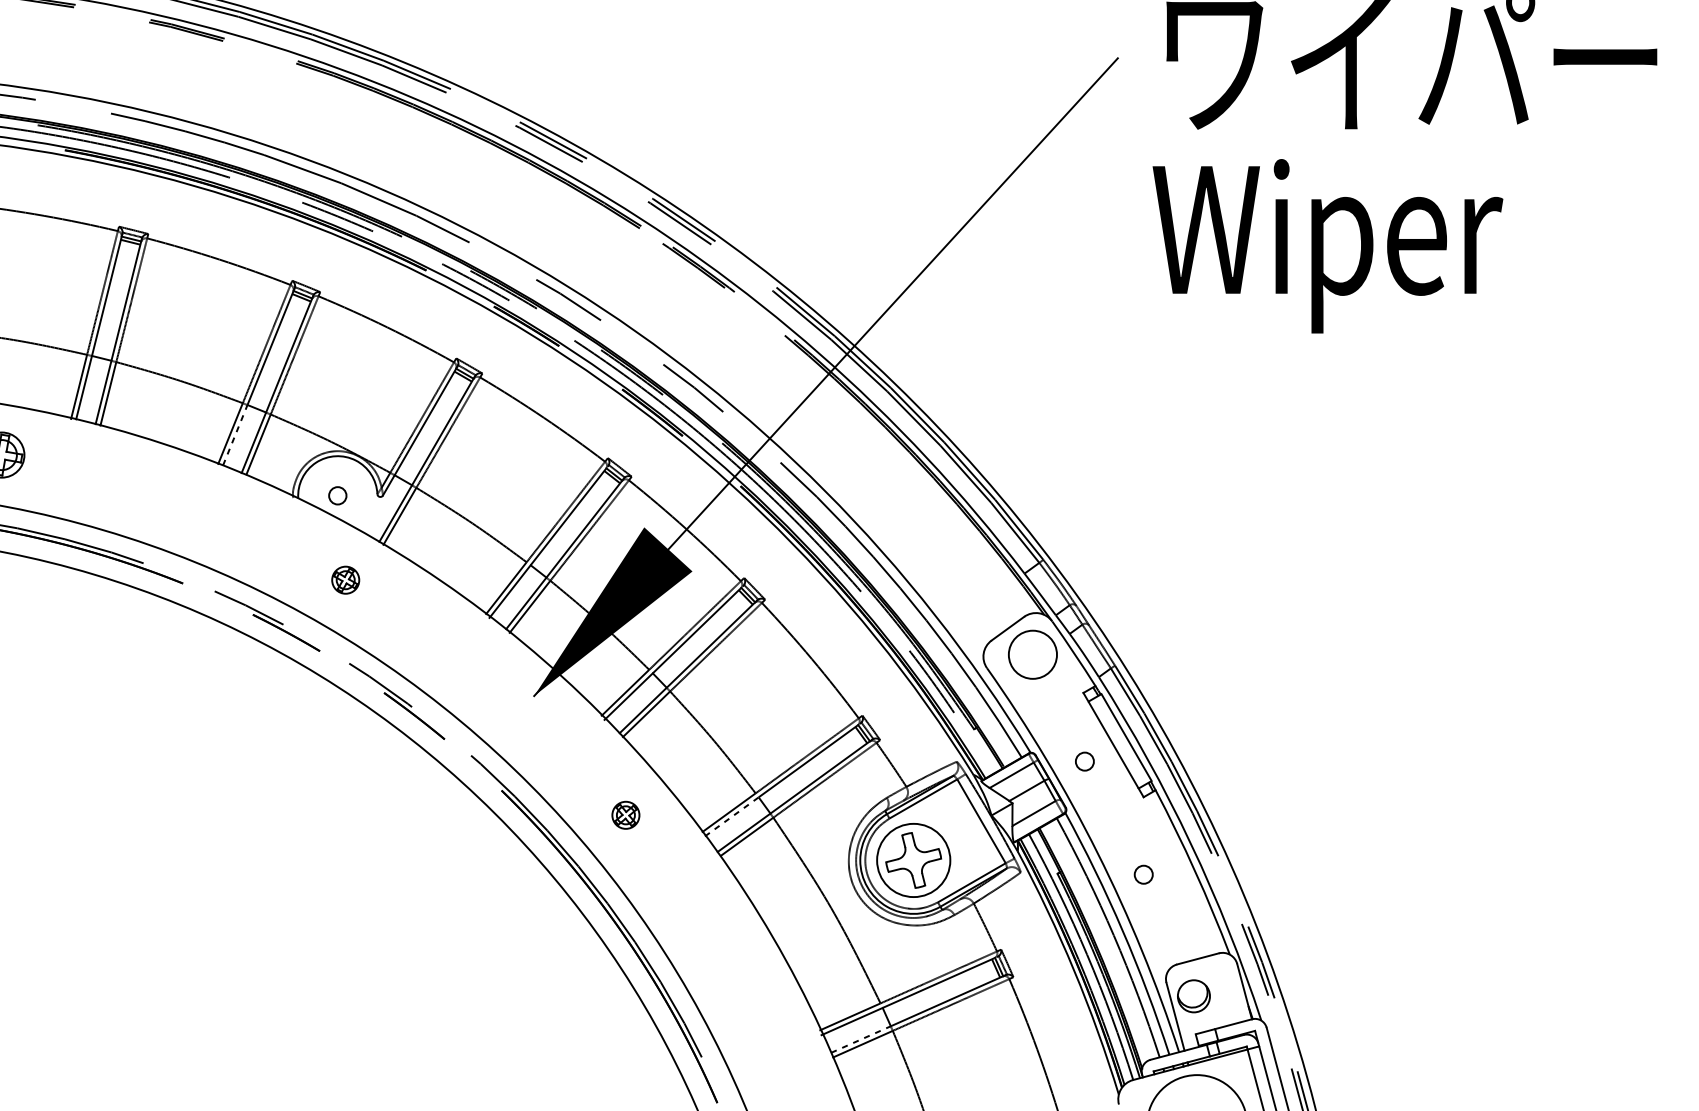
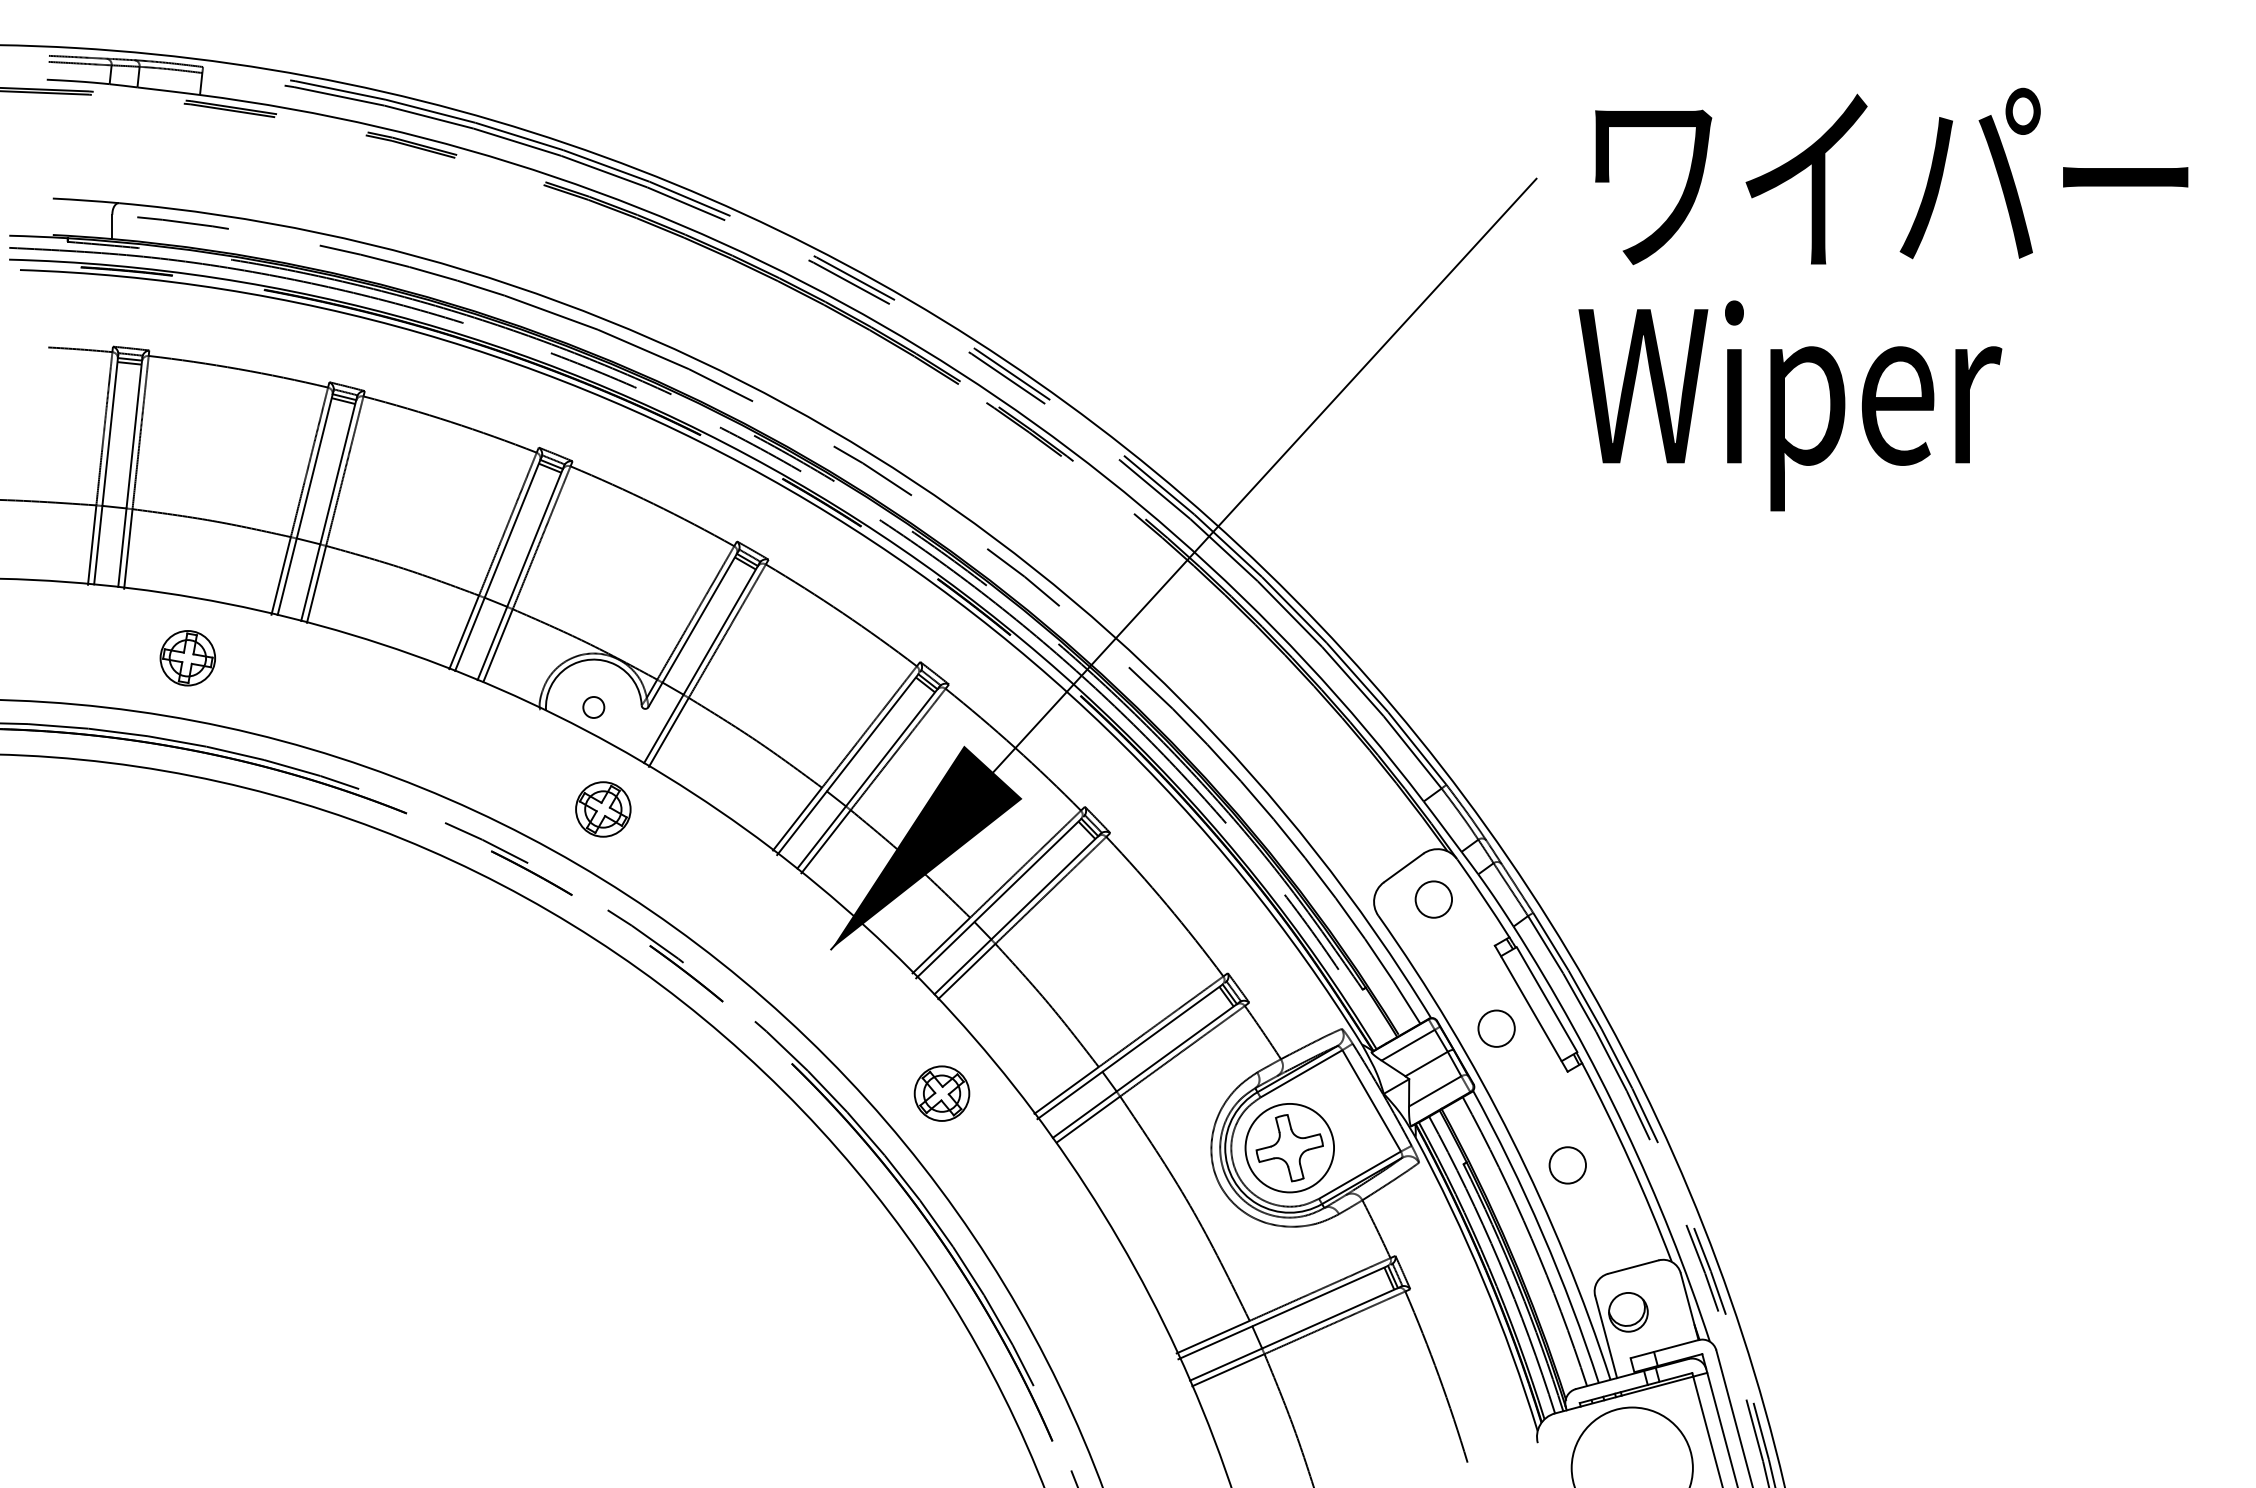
line: (235, 434) -> (470, 633), dashed -> solid
part: (345, 580) -> (603, 809), size x1.67
circle: (1032, 654) -> (1433, 899), size x0.62
circle: (1084, 761) -> (1496, 1028), size x1.67
part: (625, 815) -> (941, 1093), size x1.67
line: (732, 816) -> (1070, 1095), dashed -> solid
circle: (1143, 874) -> (1567, 1165), size x1.67
line: (861, 1039) -> (1226, 1364), dashed -> solid

